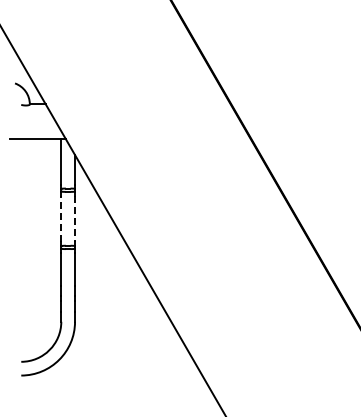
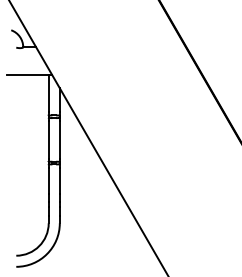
line: (61, 218) -> (48, 139), dashed -> solid
line: (75, 219) -> (60, 140), dashed -> solid

